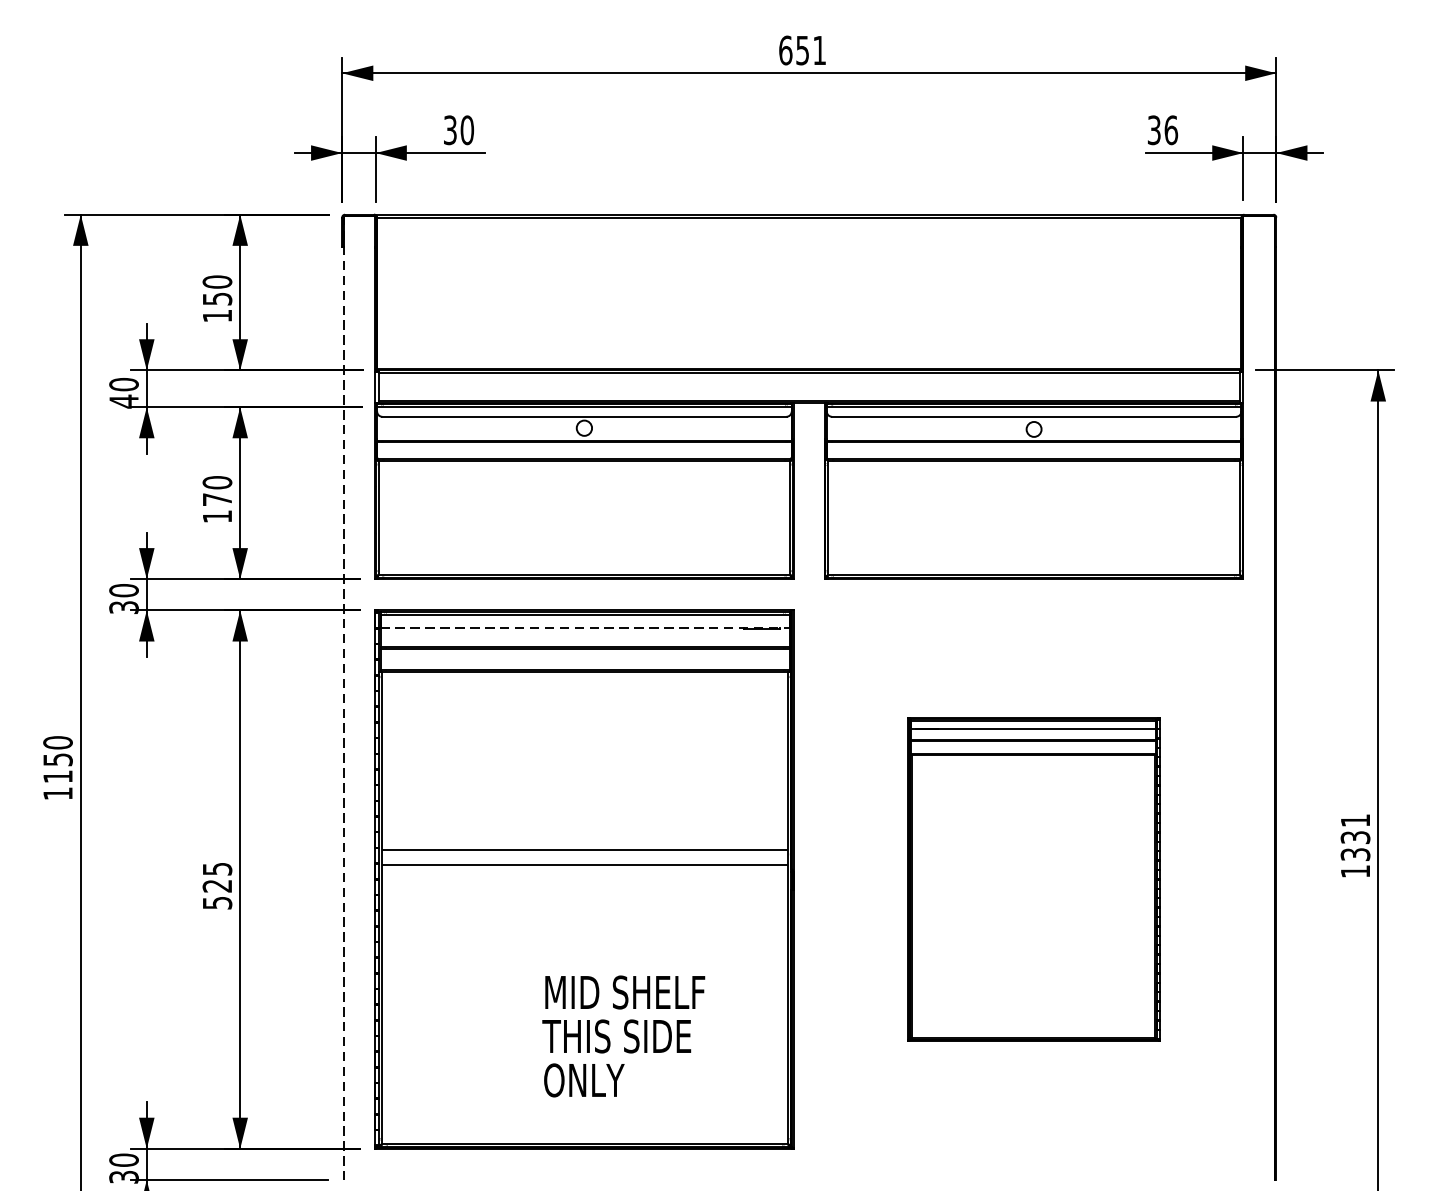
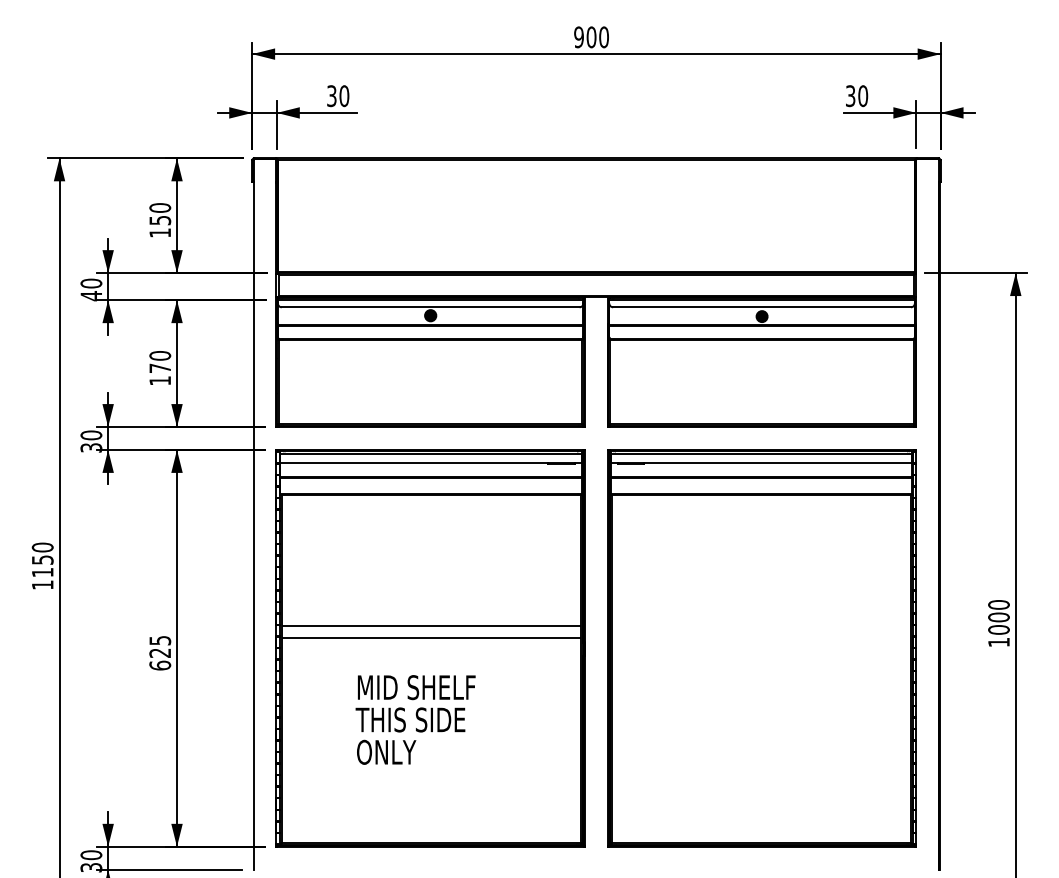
text: (802, 50) -> (591, 37), 651 -> 900
text: (1171, 129) -> (863, 95), 36 -> 30
fill: (584, 427) -> (430, 315), added
fill: (1033, 429) -> (761, 316), added
line: (585, 627) -> (431, 462), dashed -> solid
line: (343, 699) -> (253, 515), dashed -> solid
text: (1354, 837) -> (998, 617), 1331 -> 1000
part: (1033, 879) -> (761, 648), size x1.67
text: (217, 902) -> (160, 665), 525 -> 625
text: (623, 1035) -> (415, 719), moved

